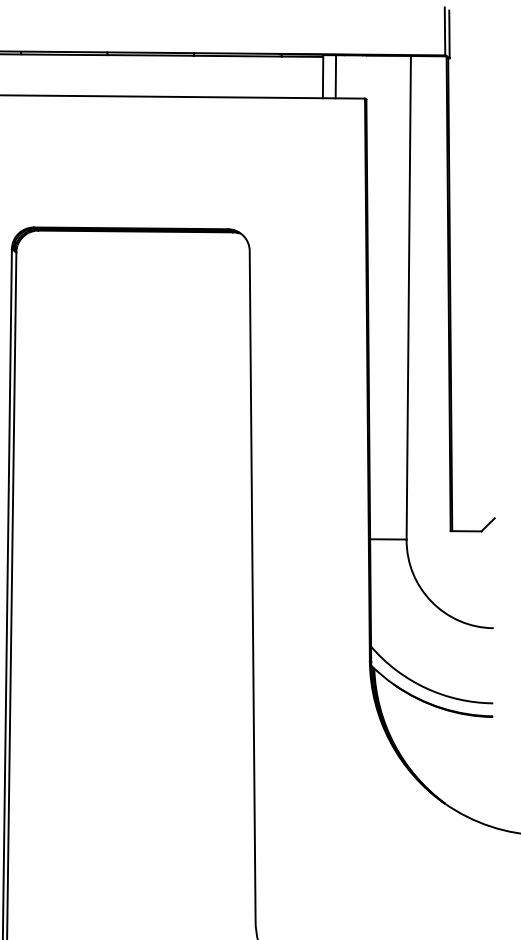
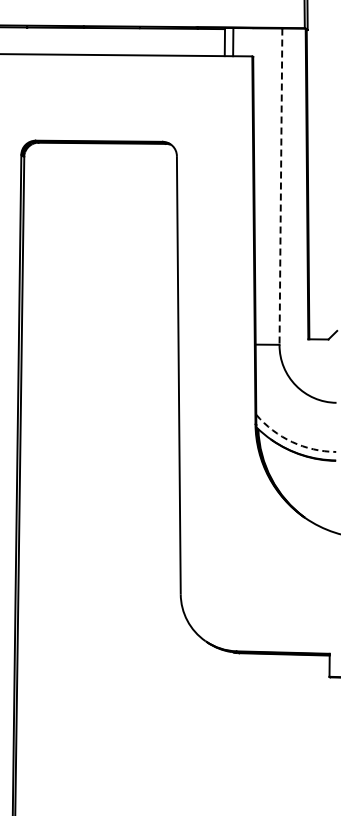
line: (408, 299) -> (280, 187), solid -> dashed
arc: (426, 688) -> (292, 442), solid -> dashed

